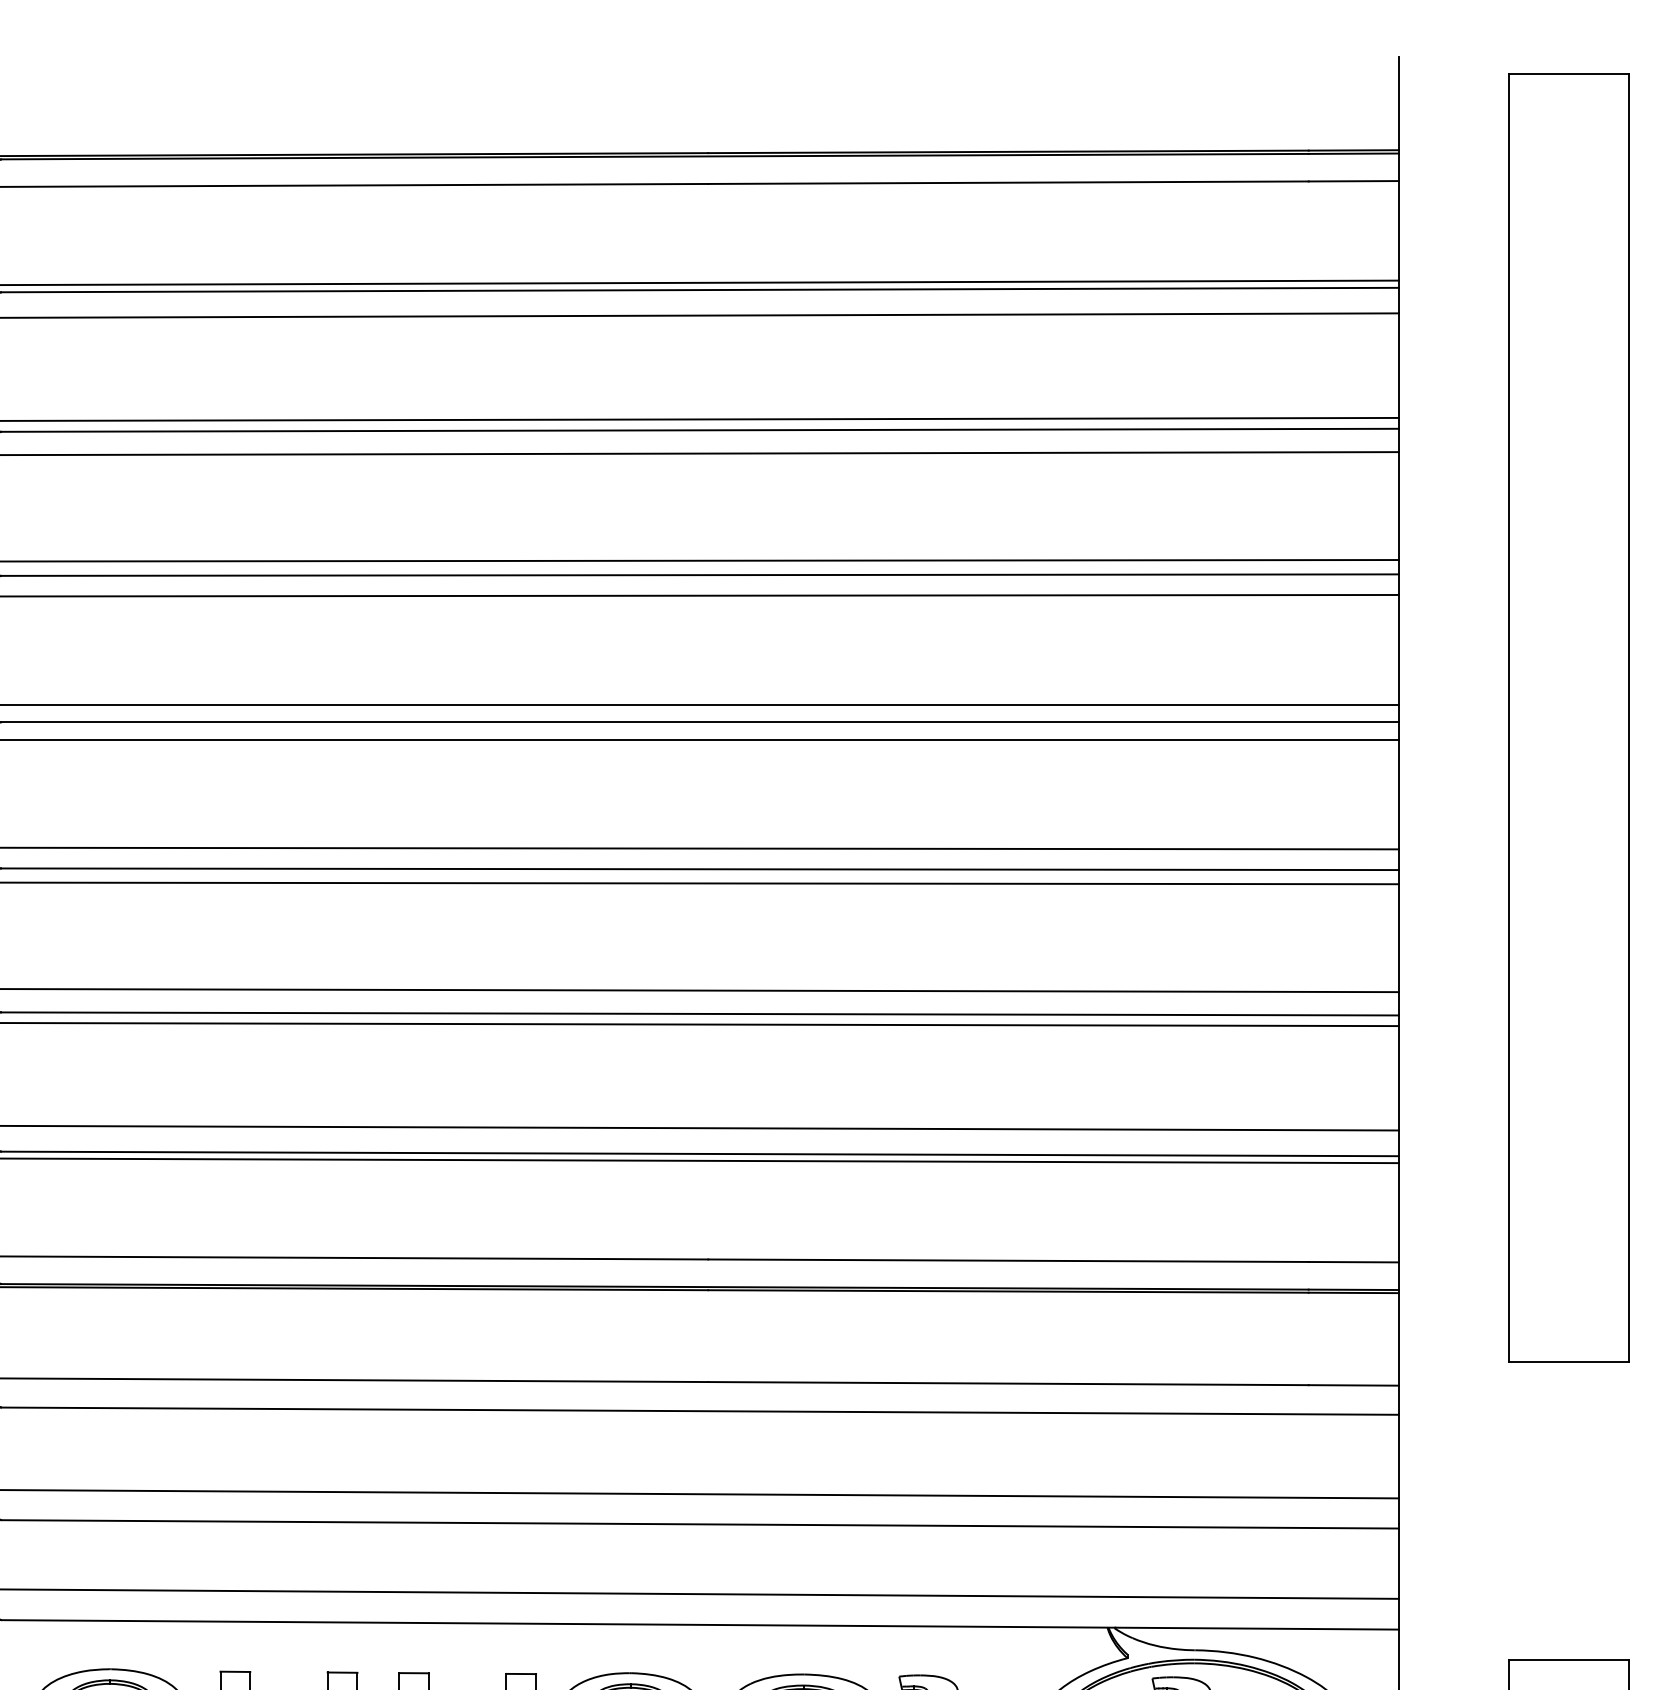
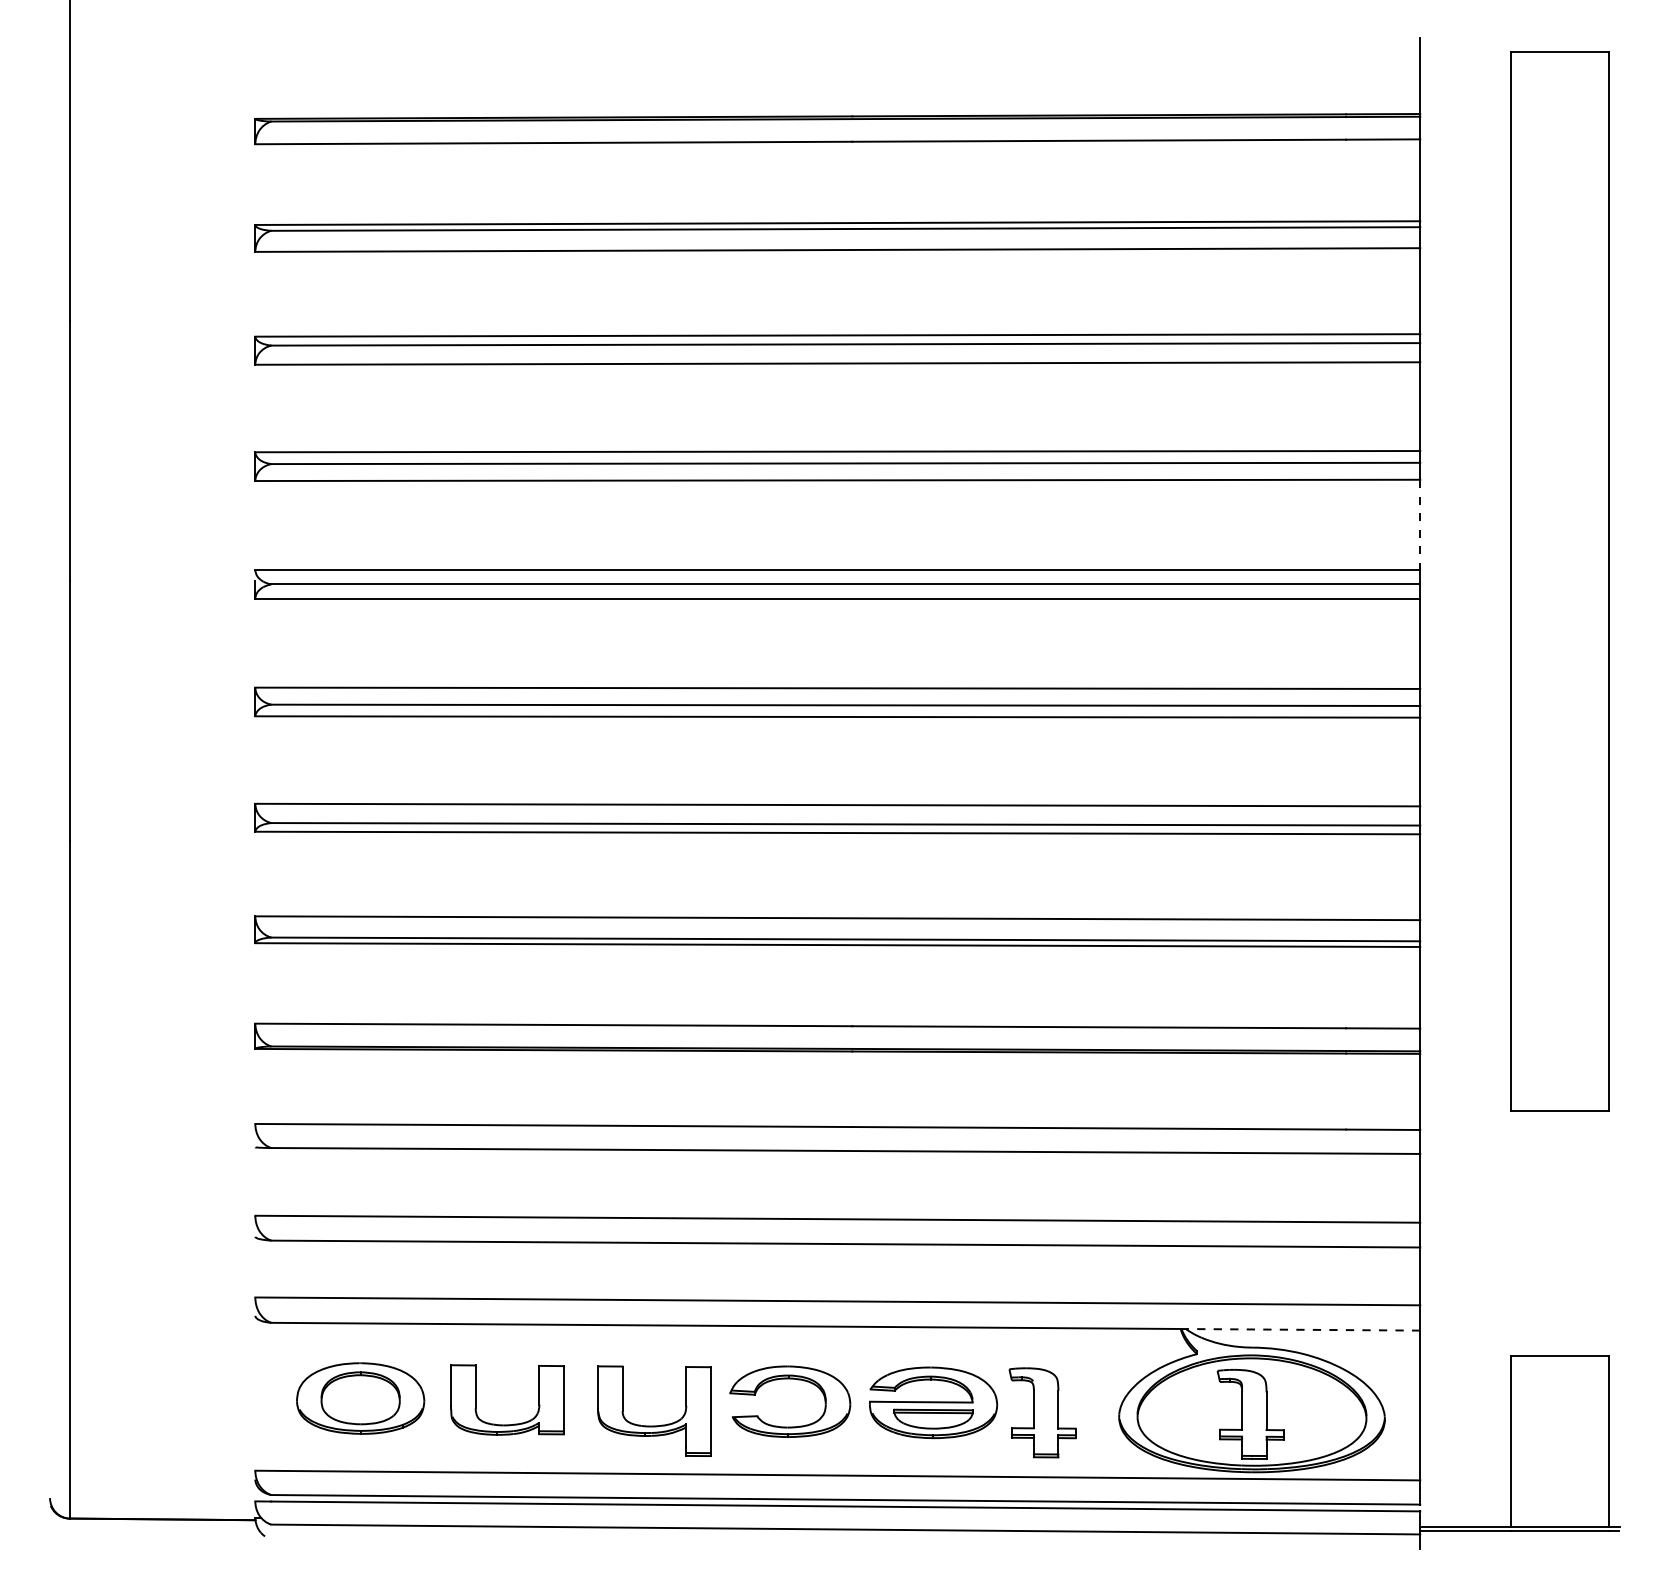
line: (1399, 650) -> (1420, 525), solid -> dashed
line: (1256, 1628) -> (1303, 1329), solid -> dashed

